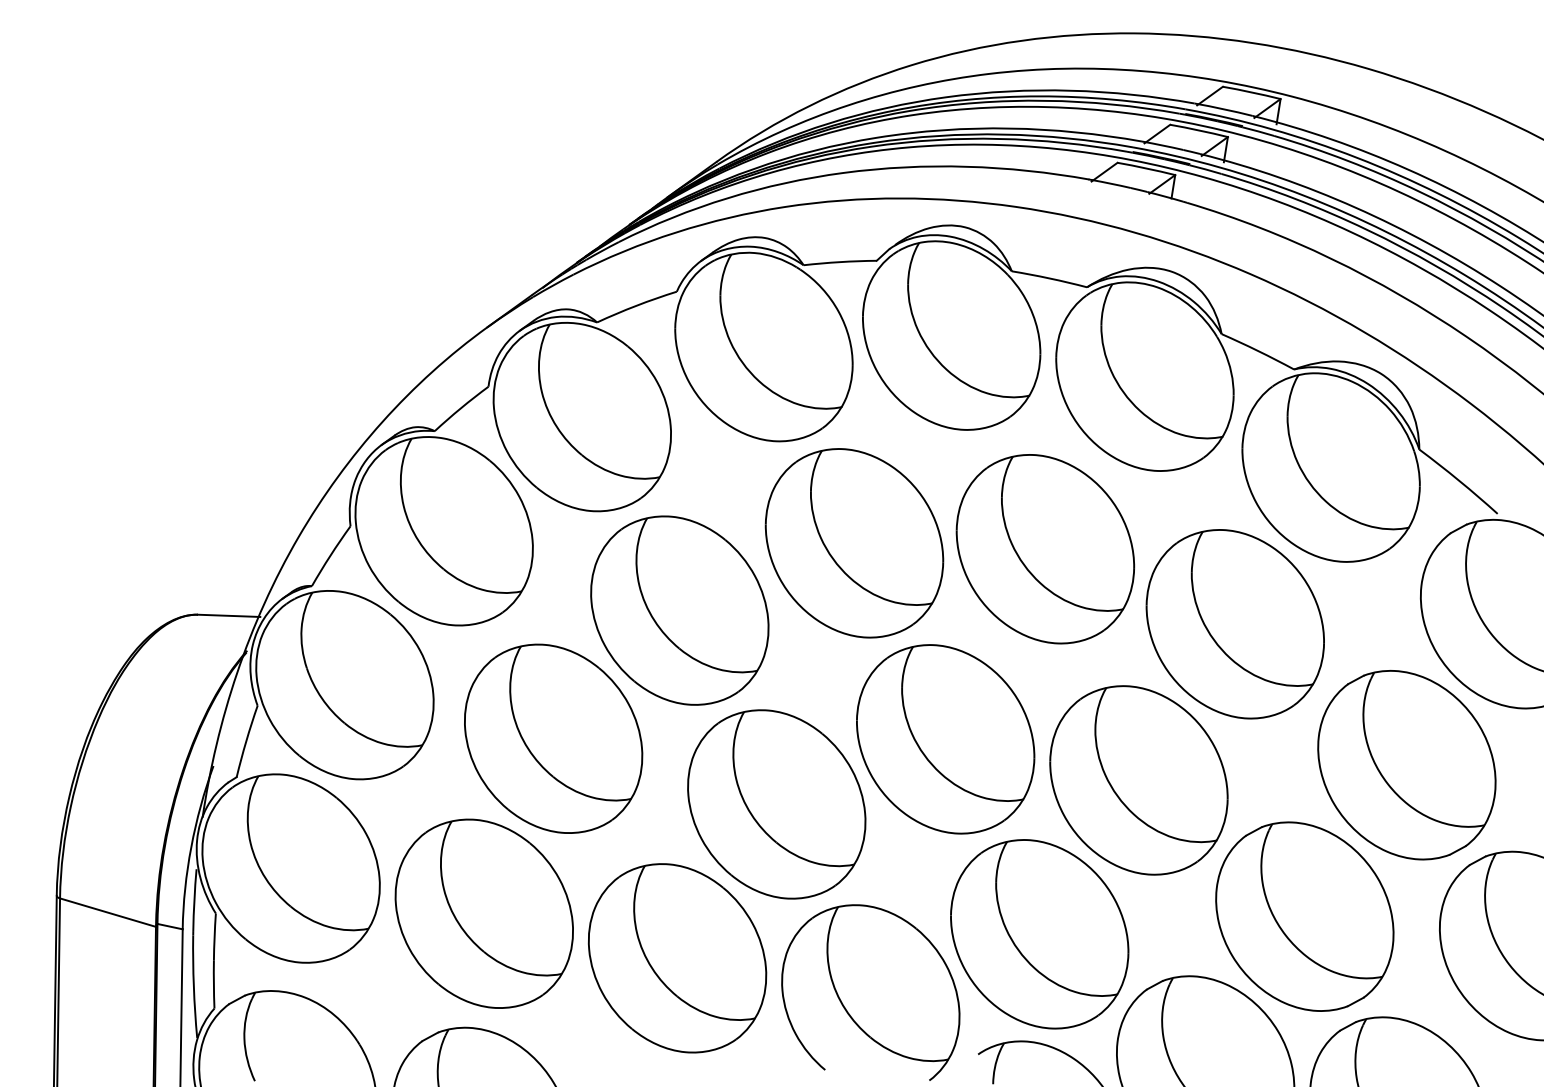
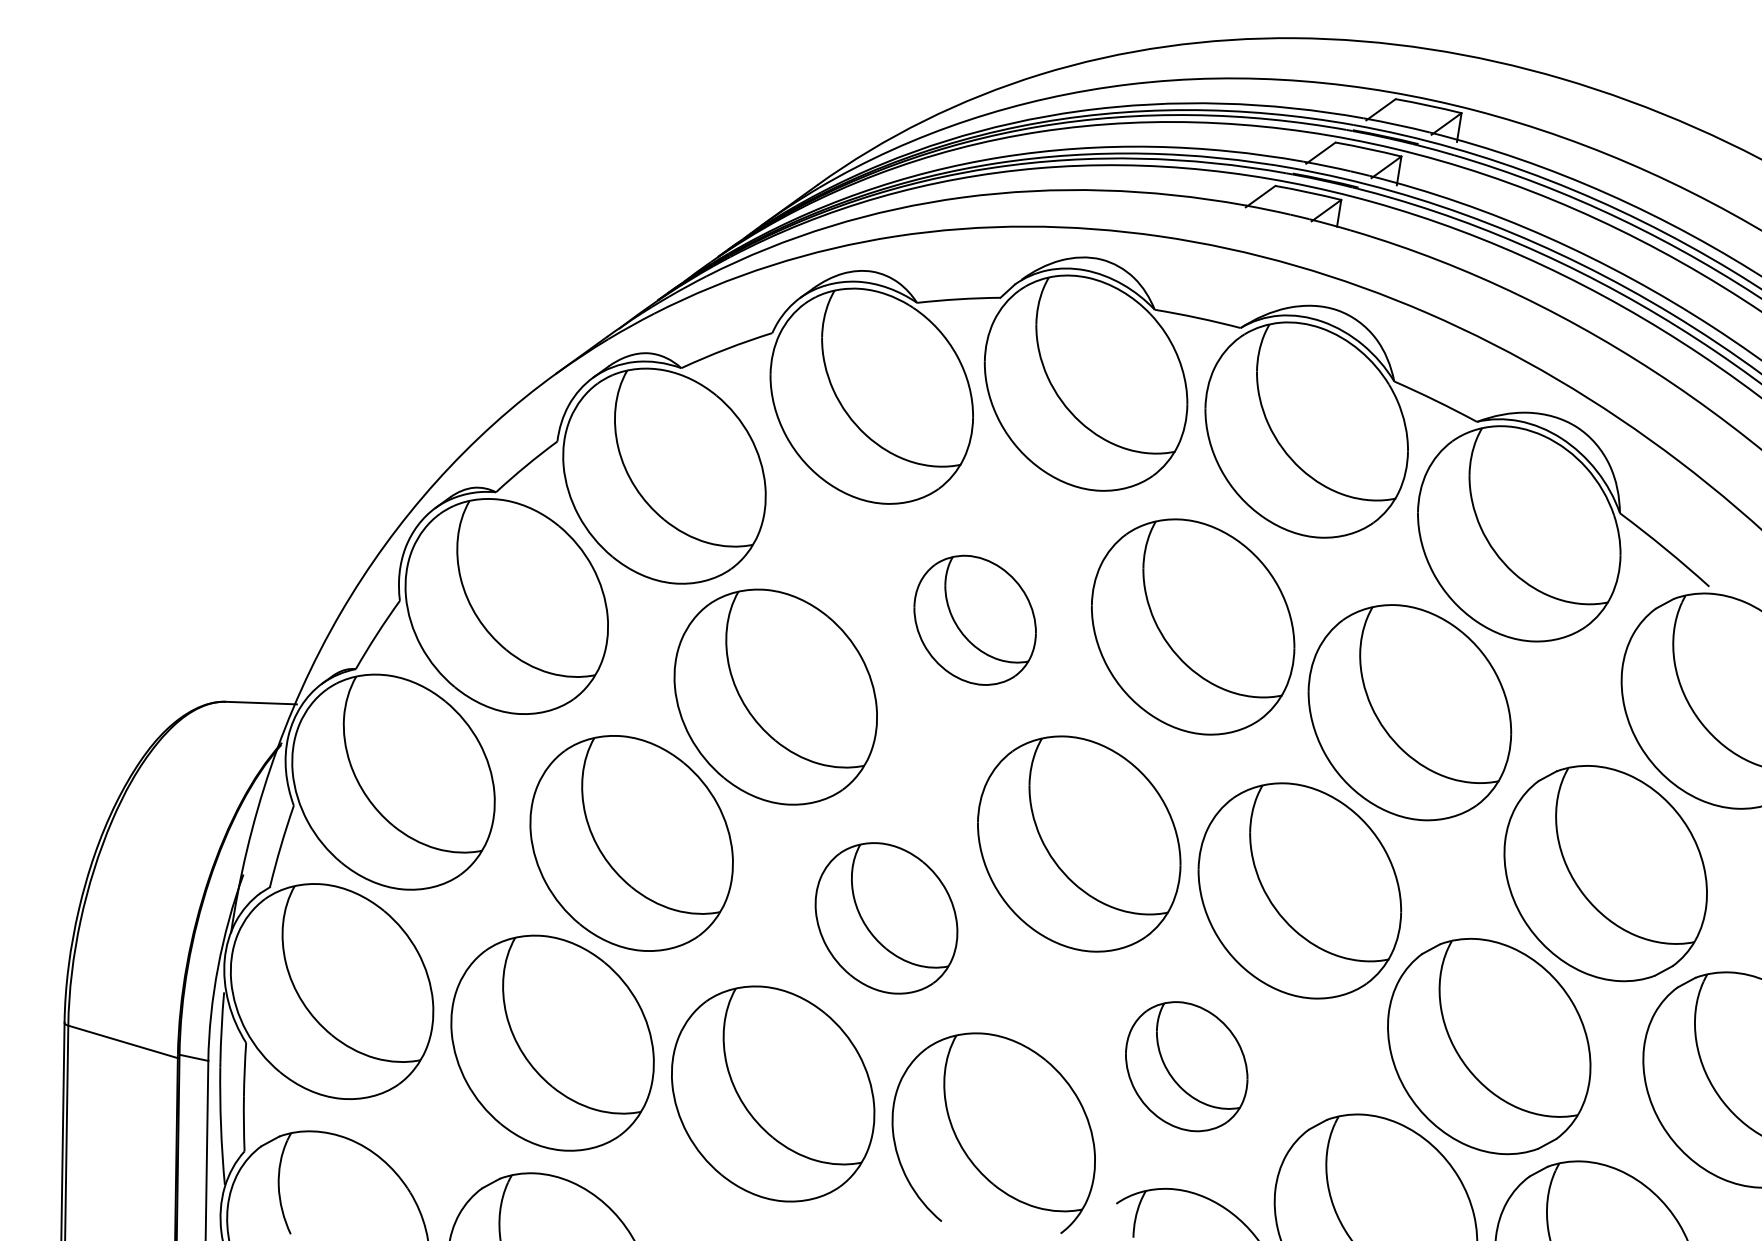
part: (854, 543) -> (975, 620), size x0.6
part: (776, 804) -> (886, 918), size x0.7
part: (1039, 934) -> (1186, 1066), size x0.6

